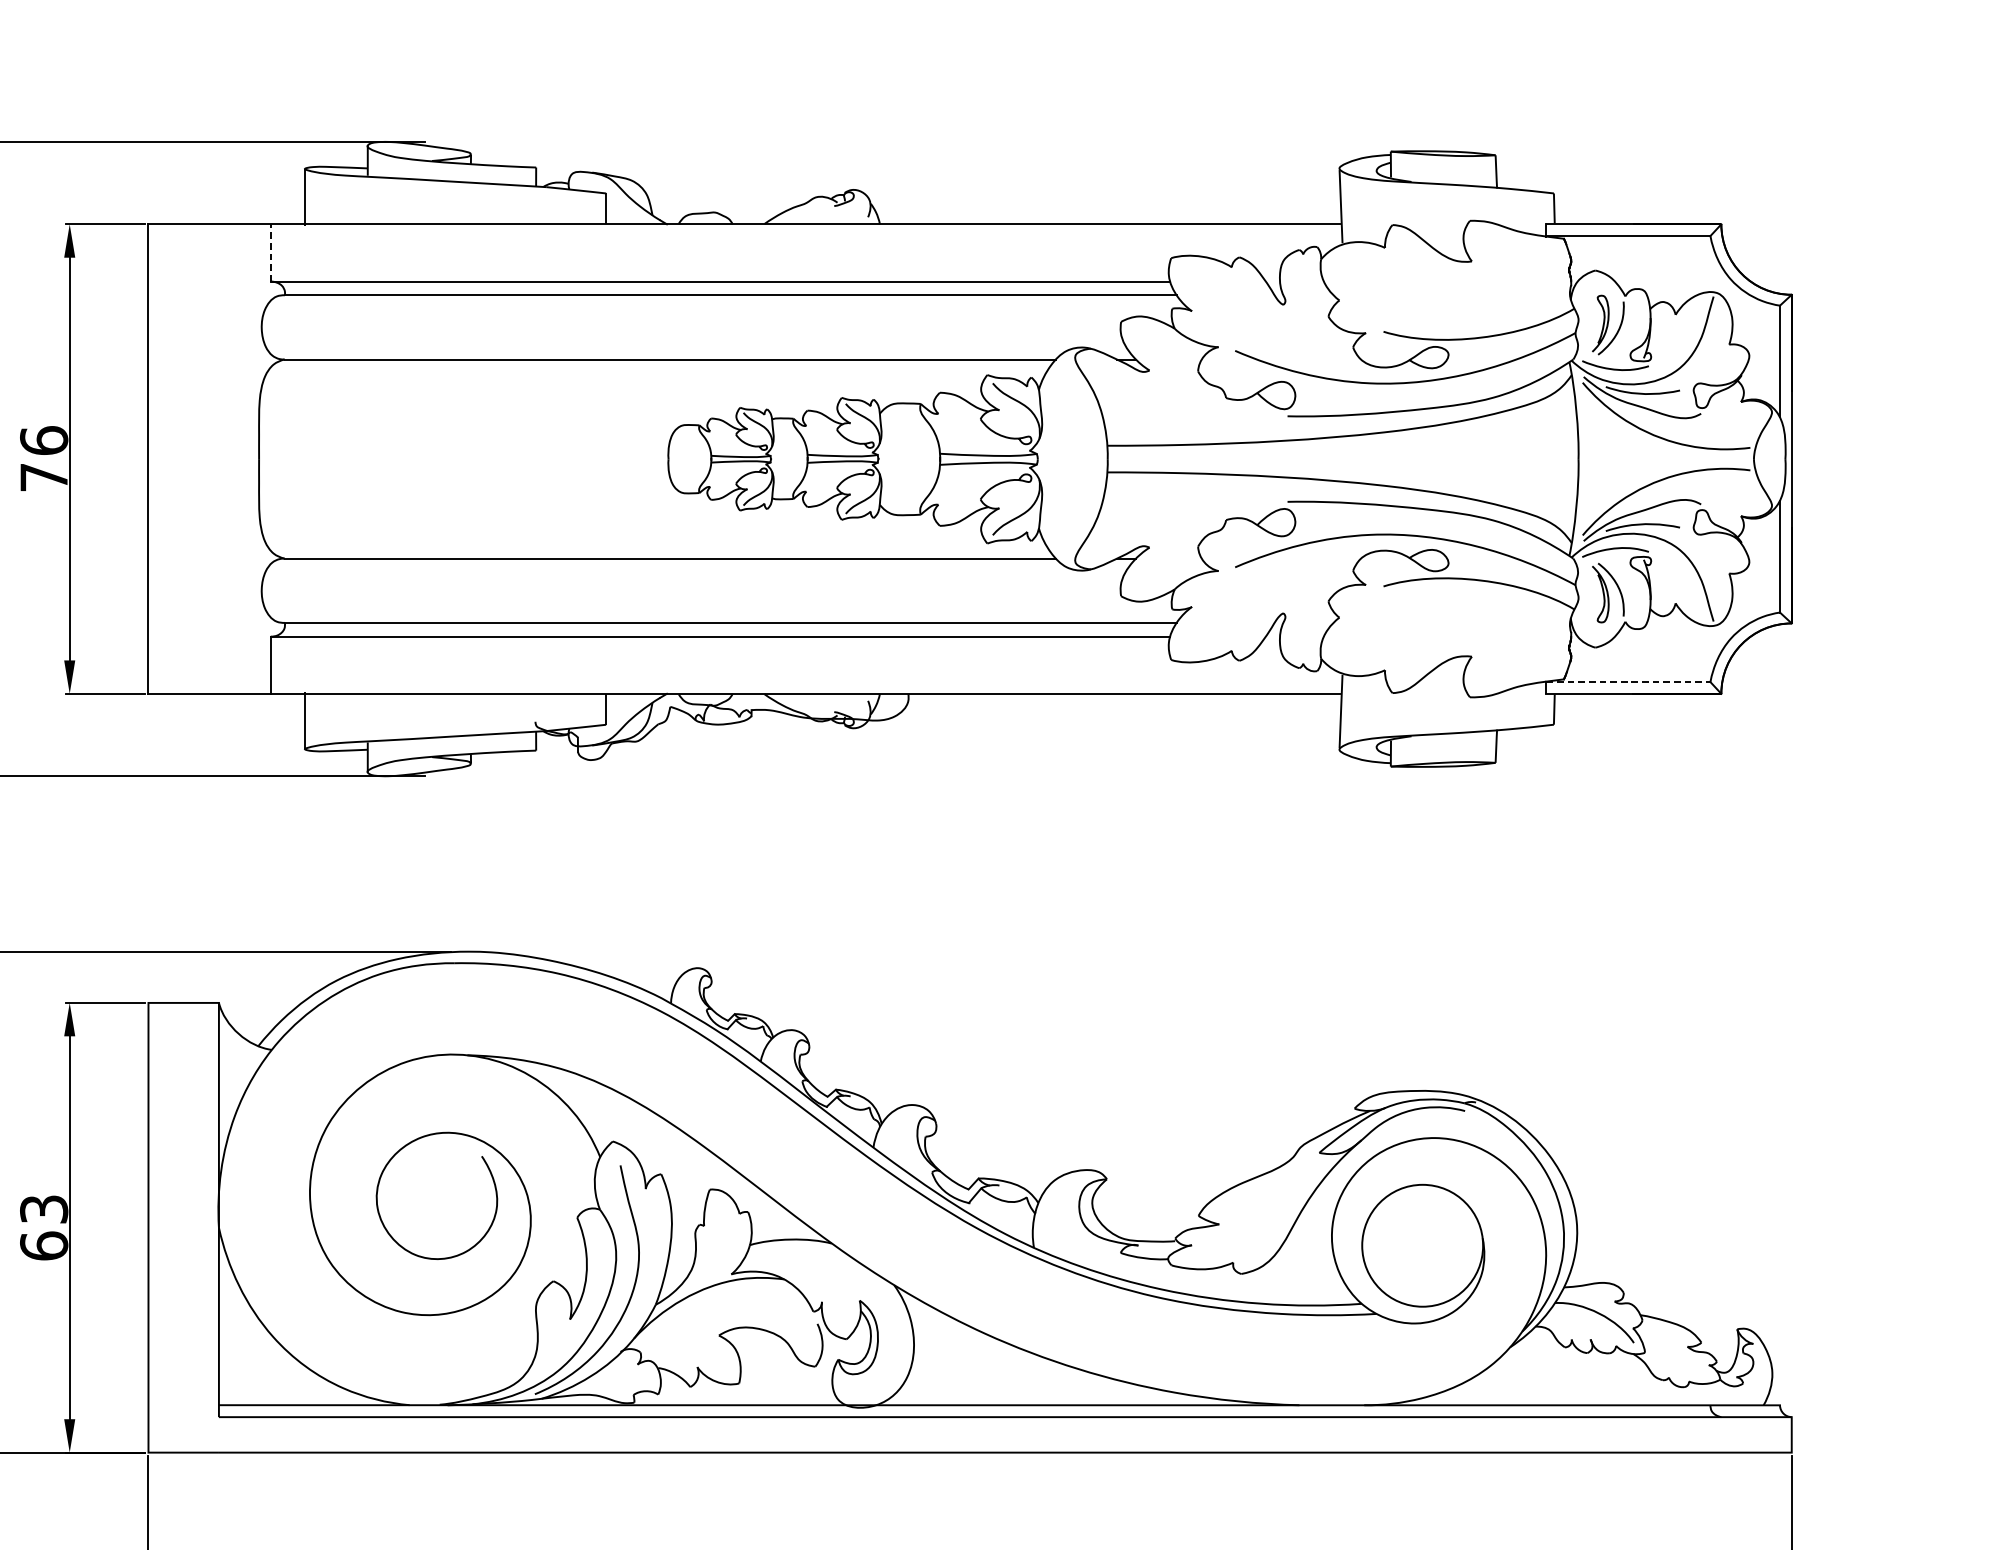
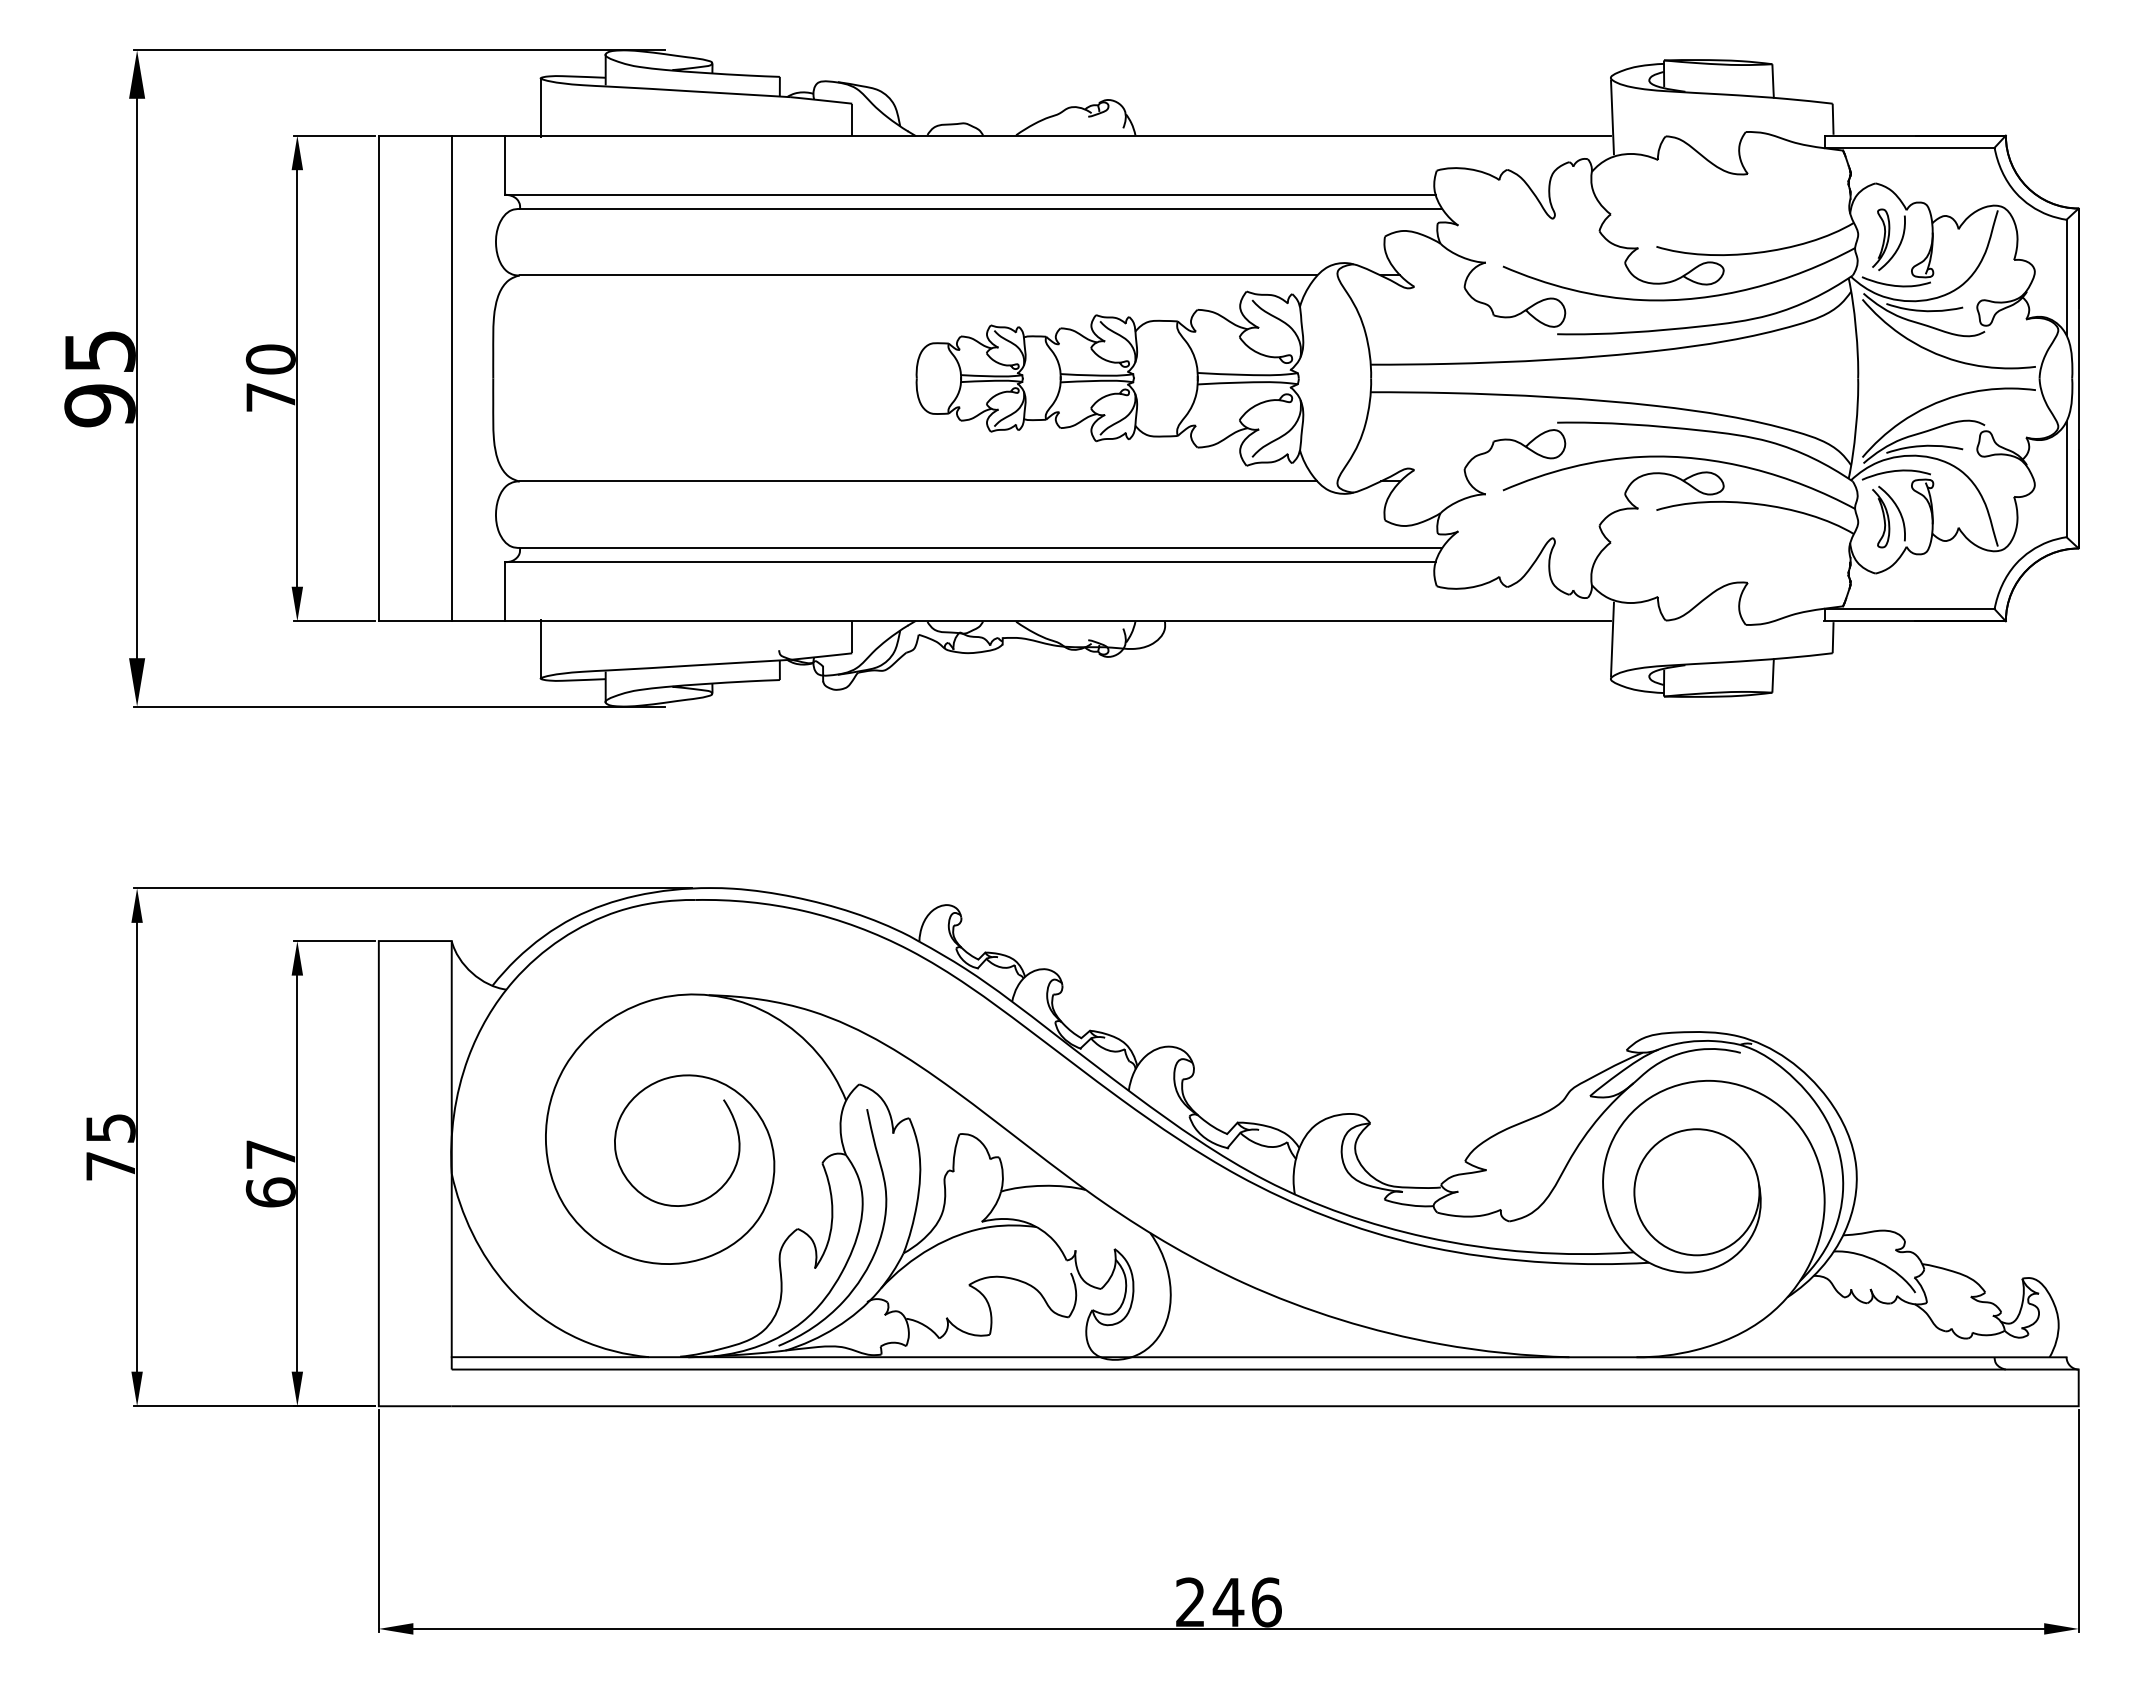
line: (270, 253) -> (505, 165), dashed -> solid
text: (43, 440) -> (270, 359), 76 -> 70
line: (218, 459) -> (451, 378), added
line: (1628, 682) -> (1909, 609), dashed -> solid
text: (43, 1209) -> (270, 1154), 63 -> 67

